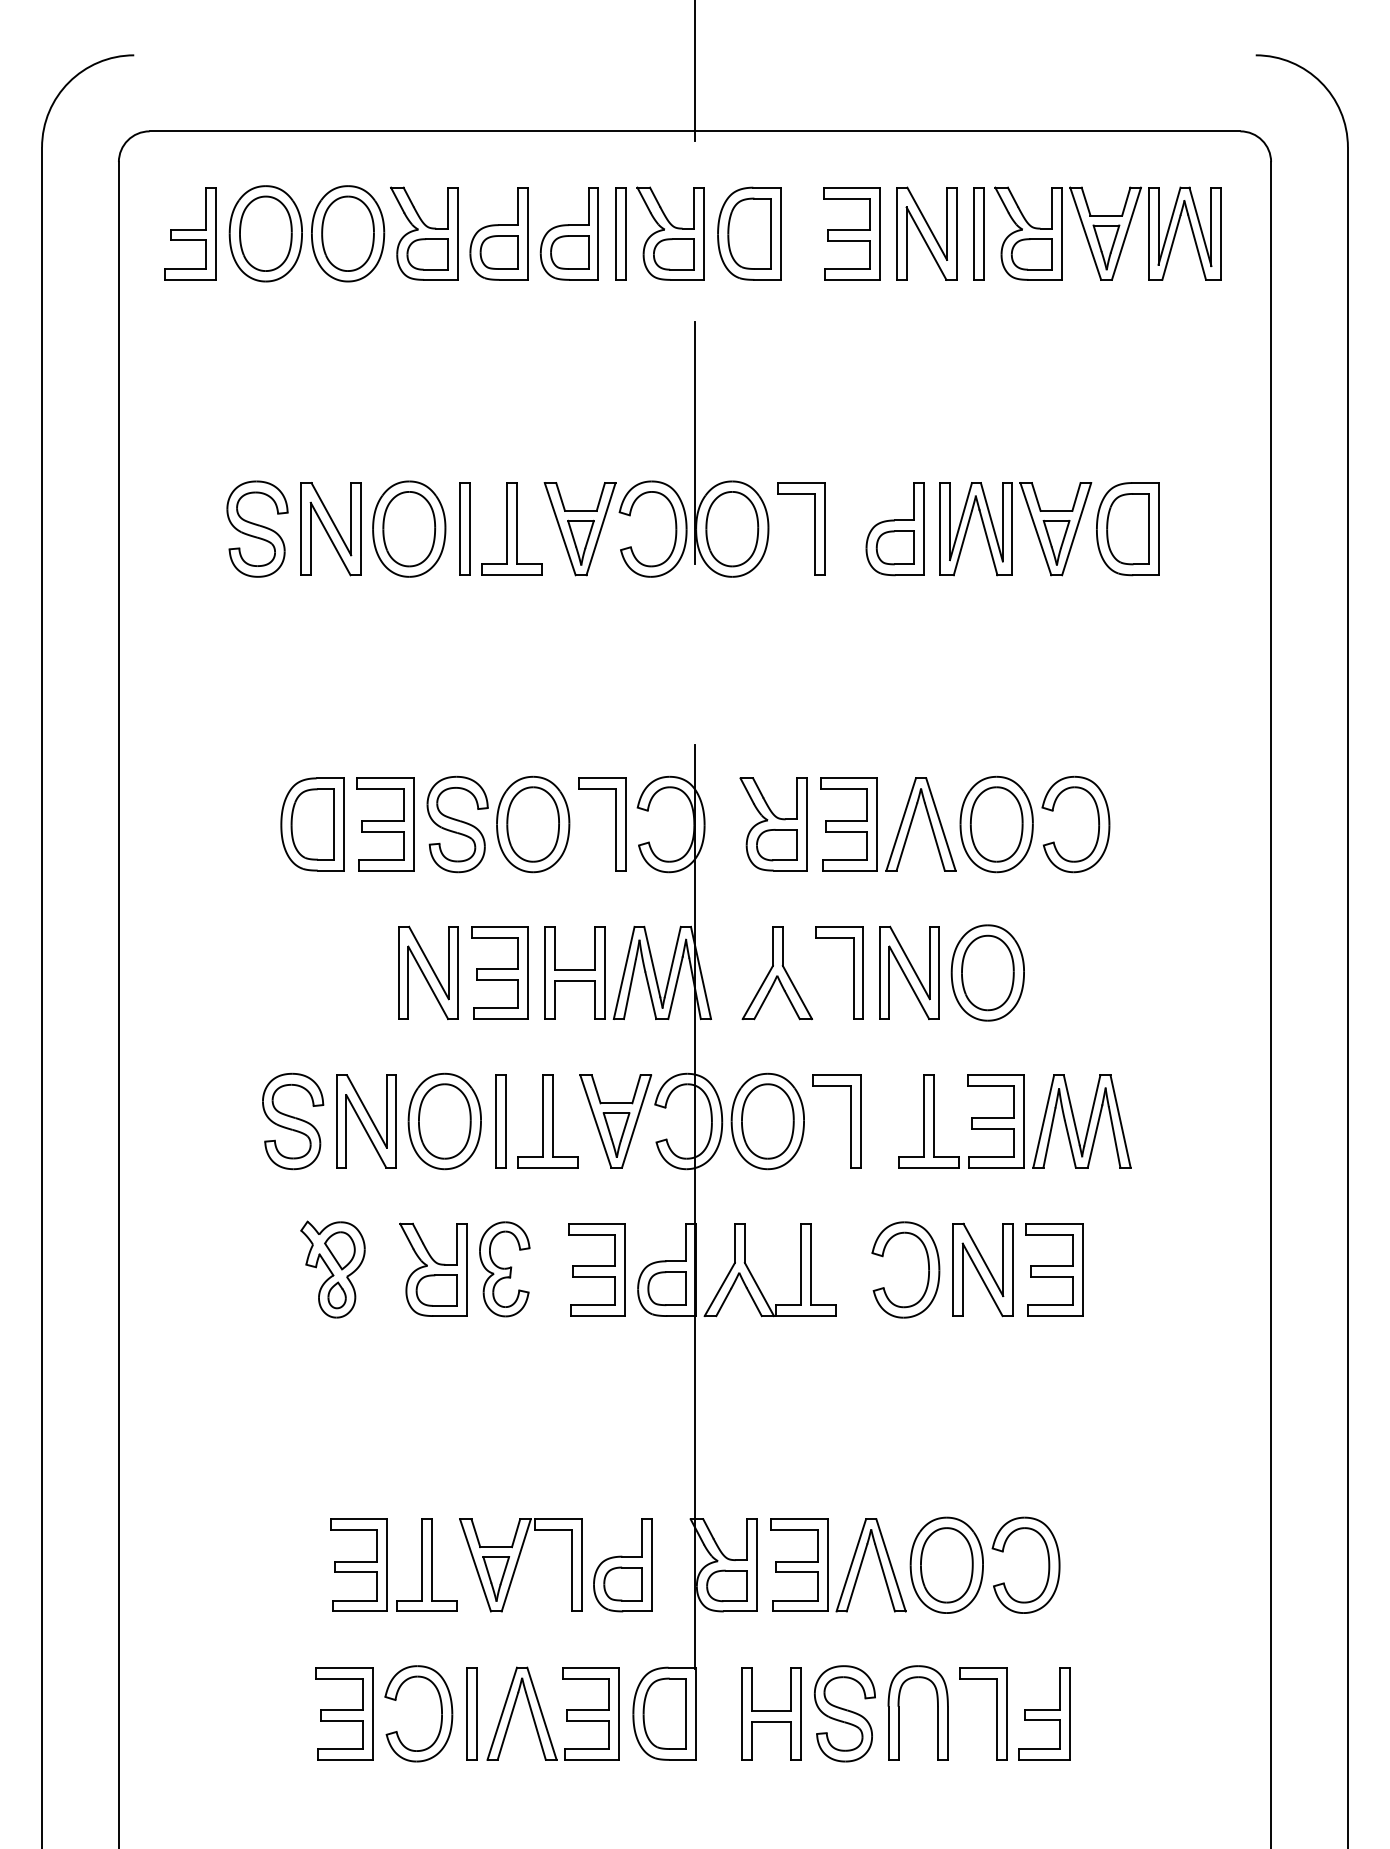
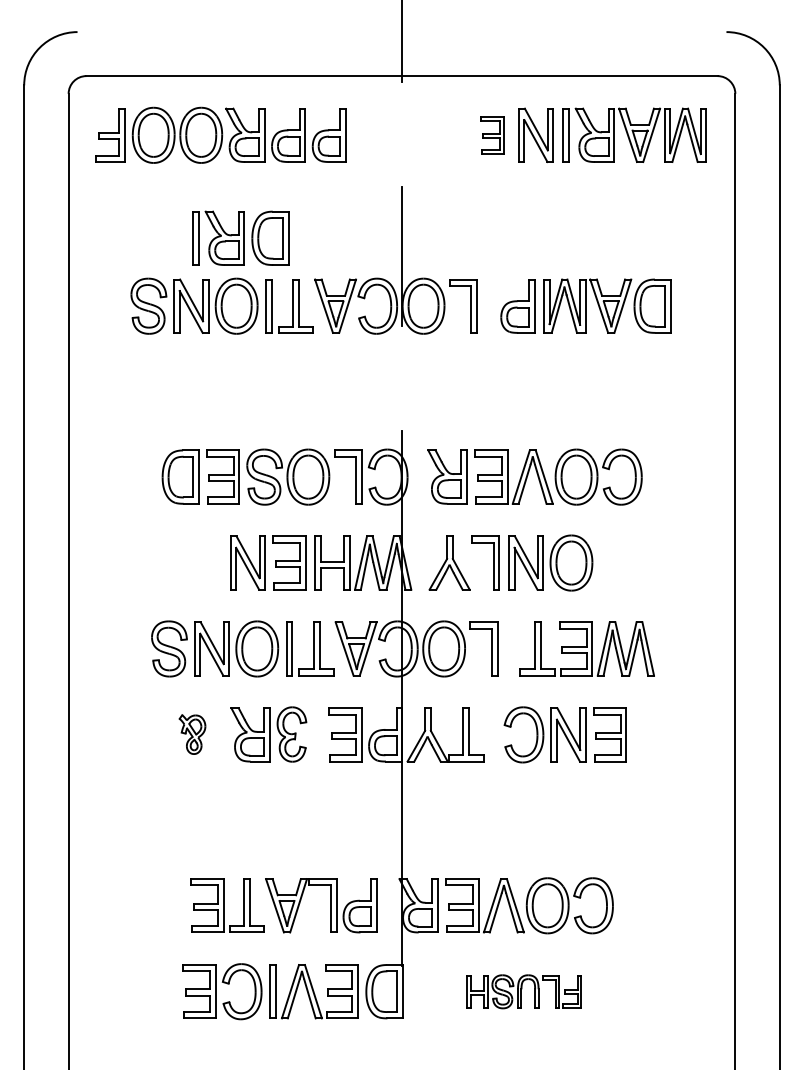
part: (697, 232) -> (240, 237), moved
part: (851, 234) -> (492, 135), size x0.7
part: (332, 1269) -> (192, 734), size x0.7
part: (904, 1713) -> (523, 991), size x0.6

